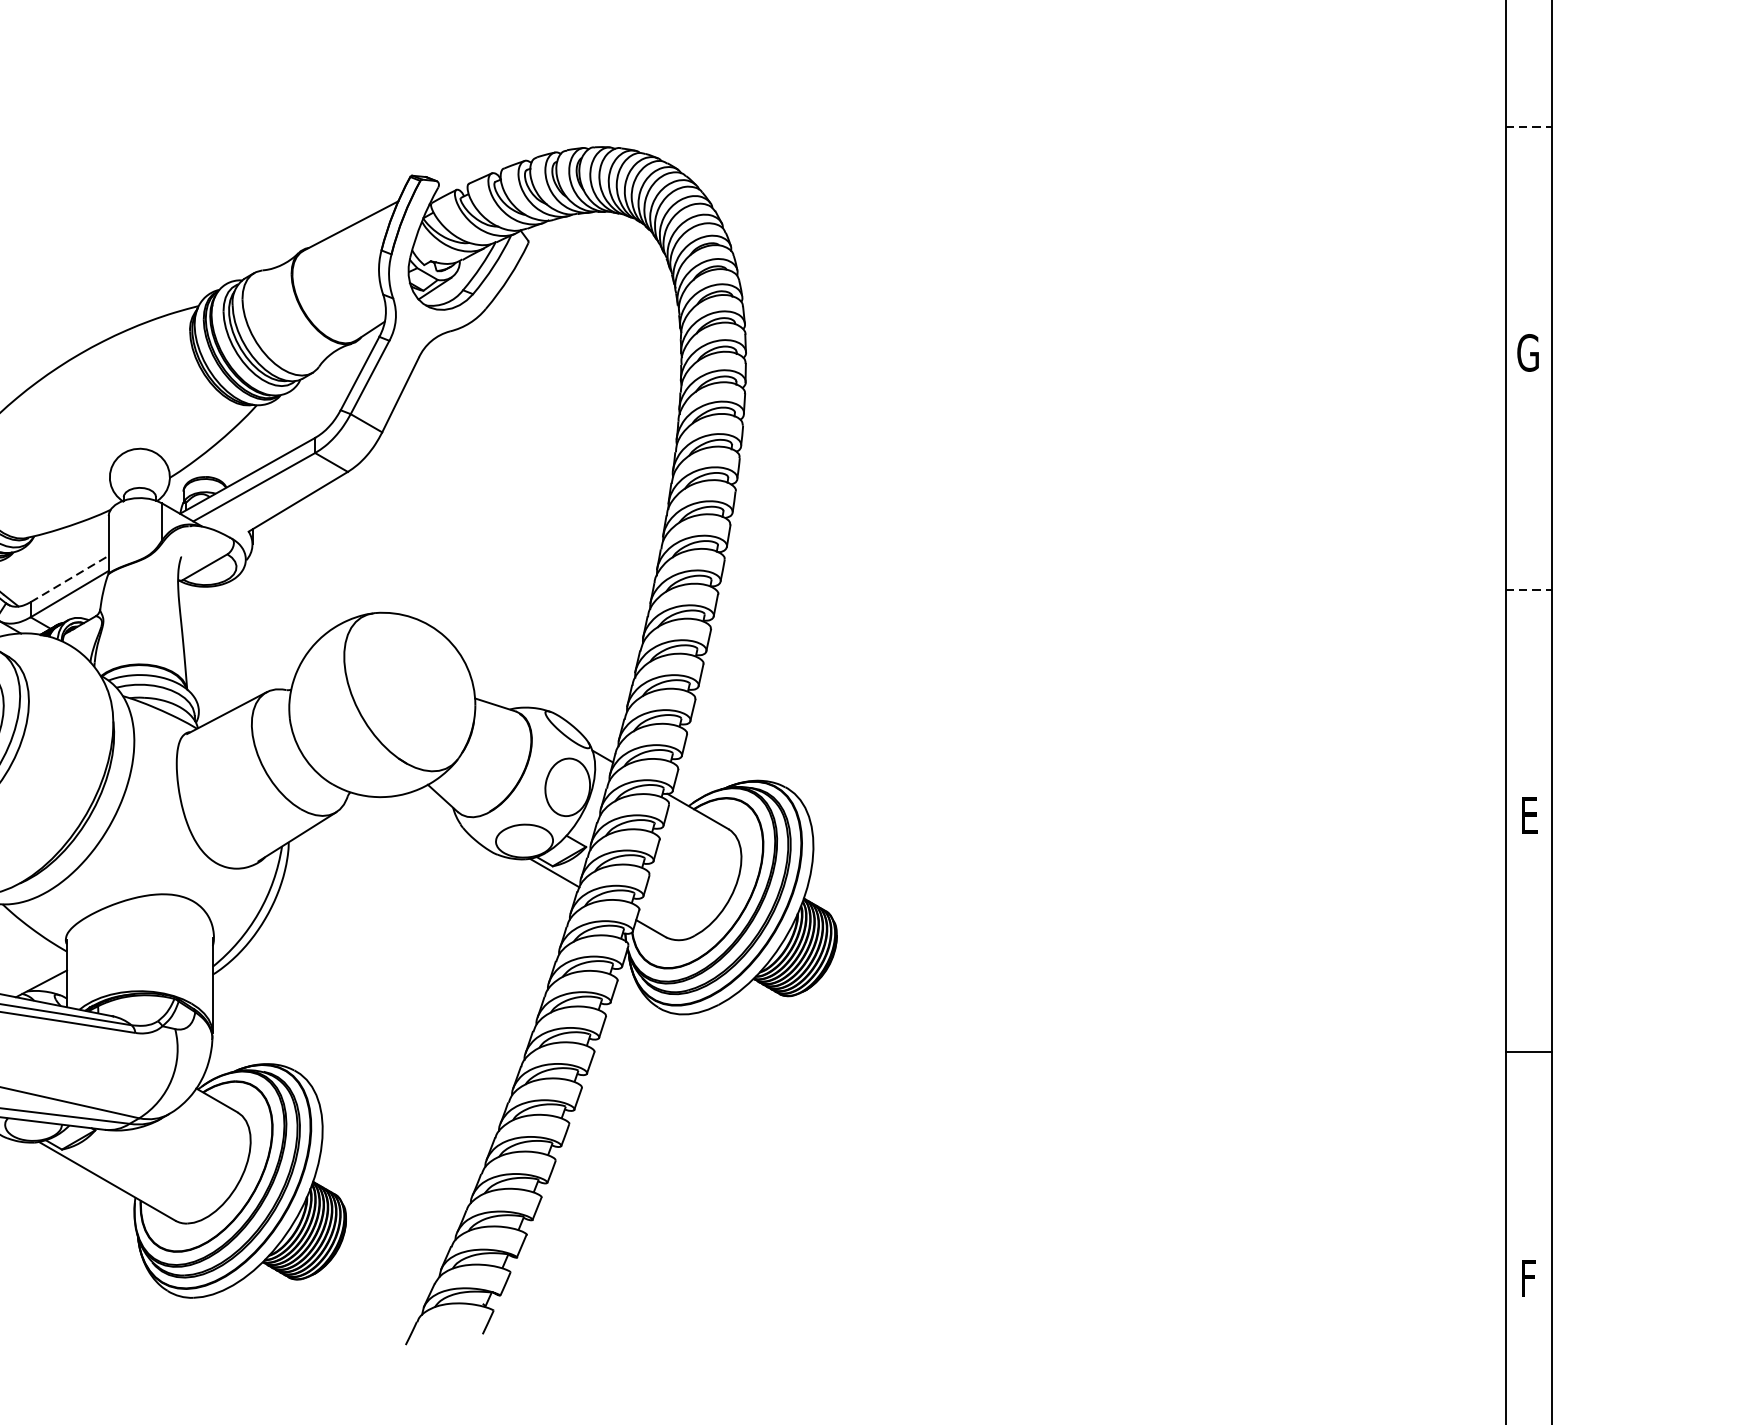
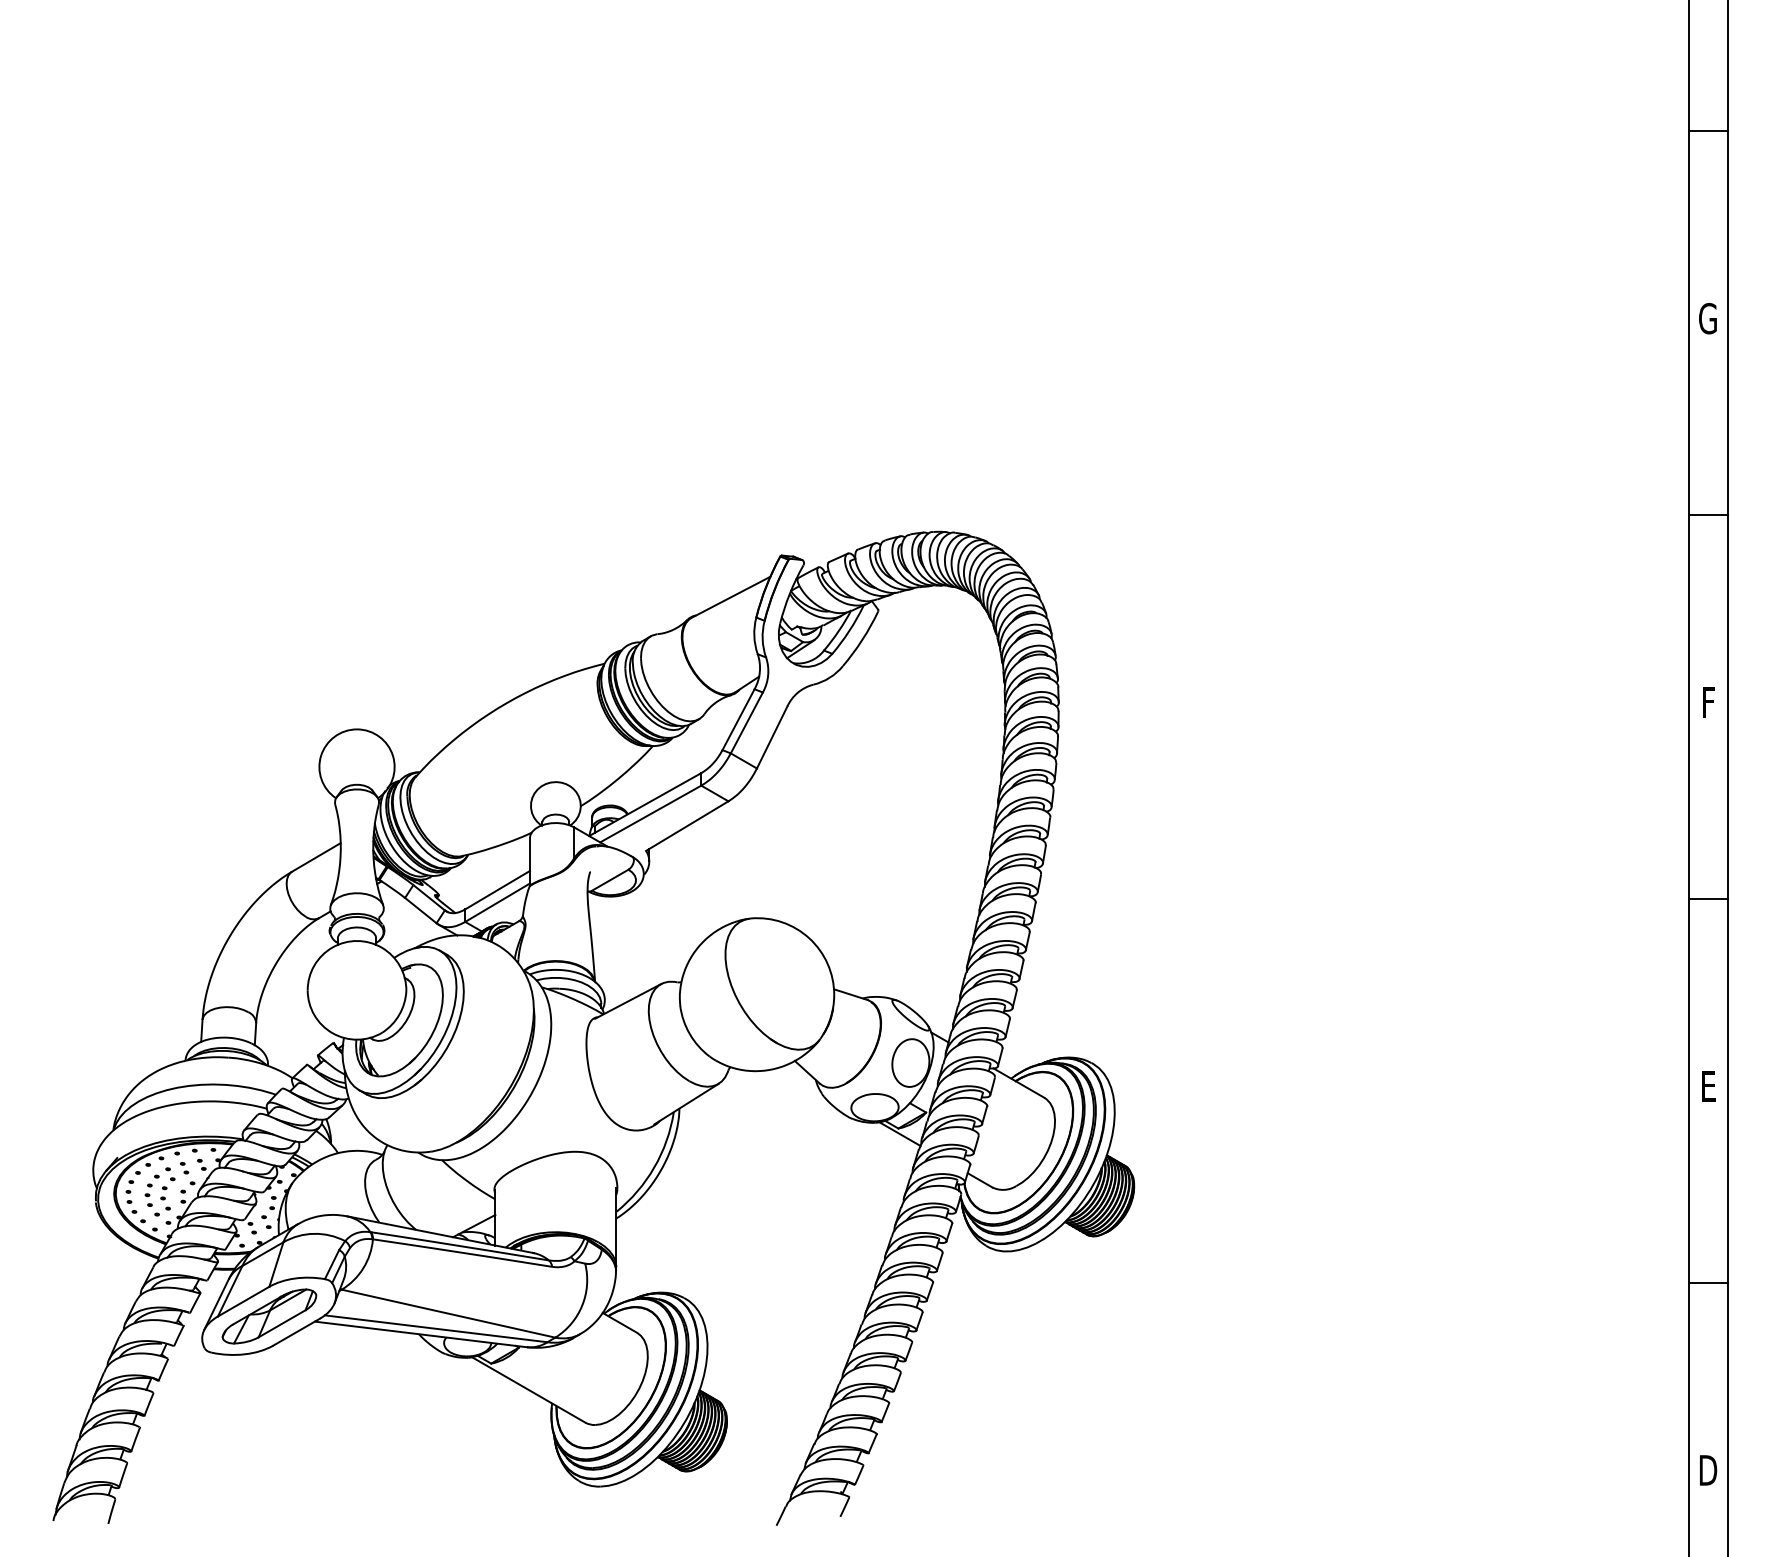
line: (1529, 127) -> (1708, 515), dashed -> solid
text: (1527, 352) -> (1707, 702), G -> F
line: (69, 579) -> (497, 890), dashed -> solid
line: (1529, 589) -> (1708, 898), dashed -> solid
text: (1529, 1278) -> (1708, 1470), F -> D

